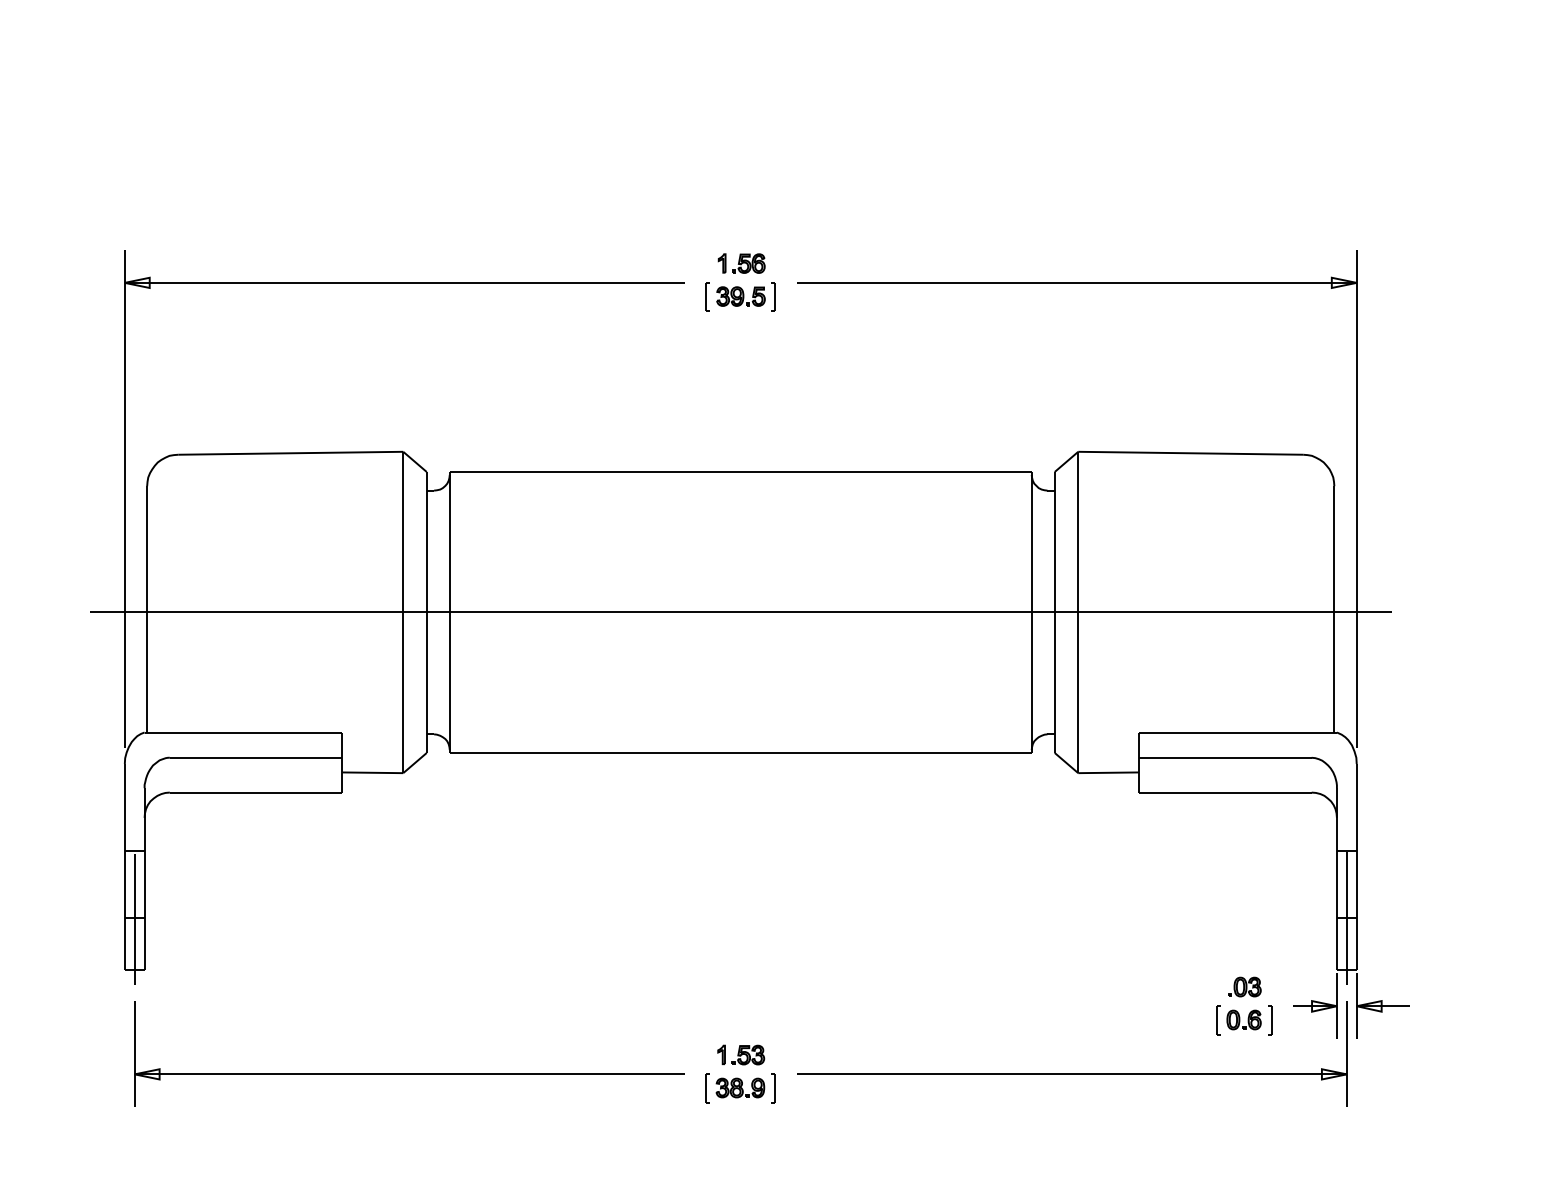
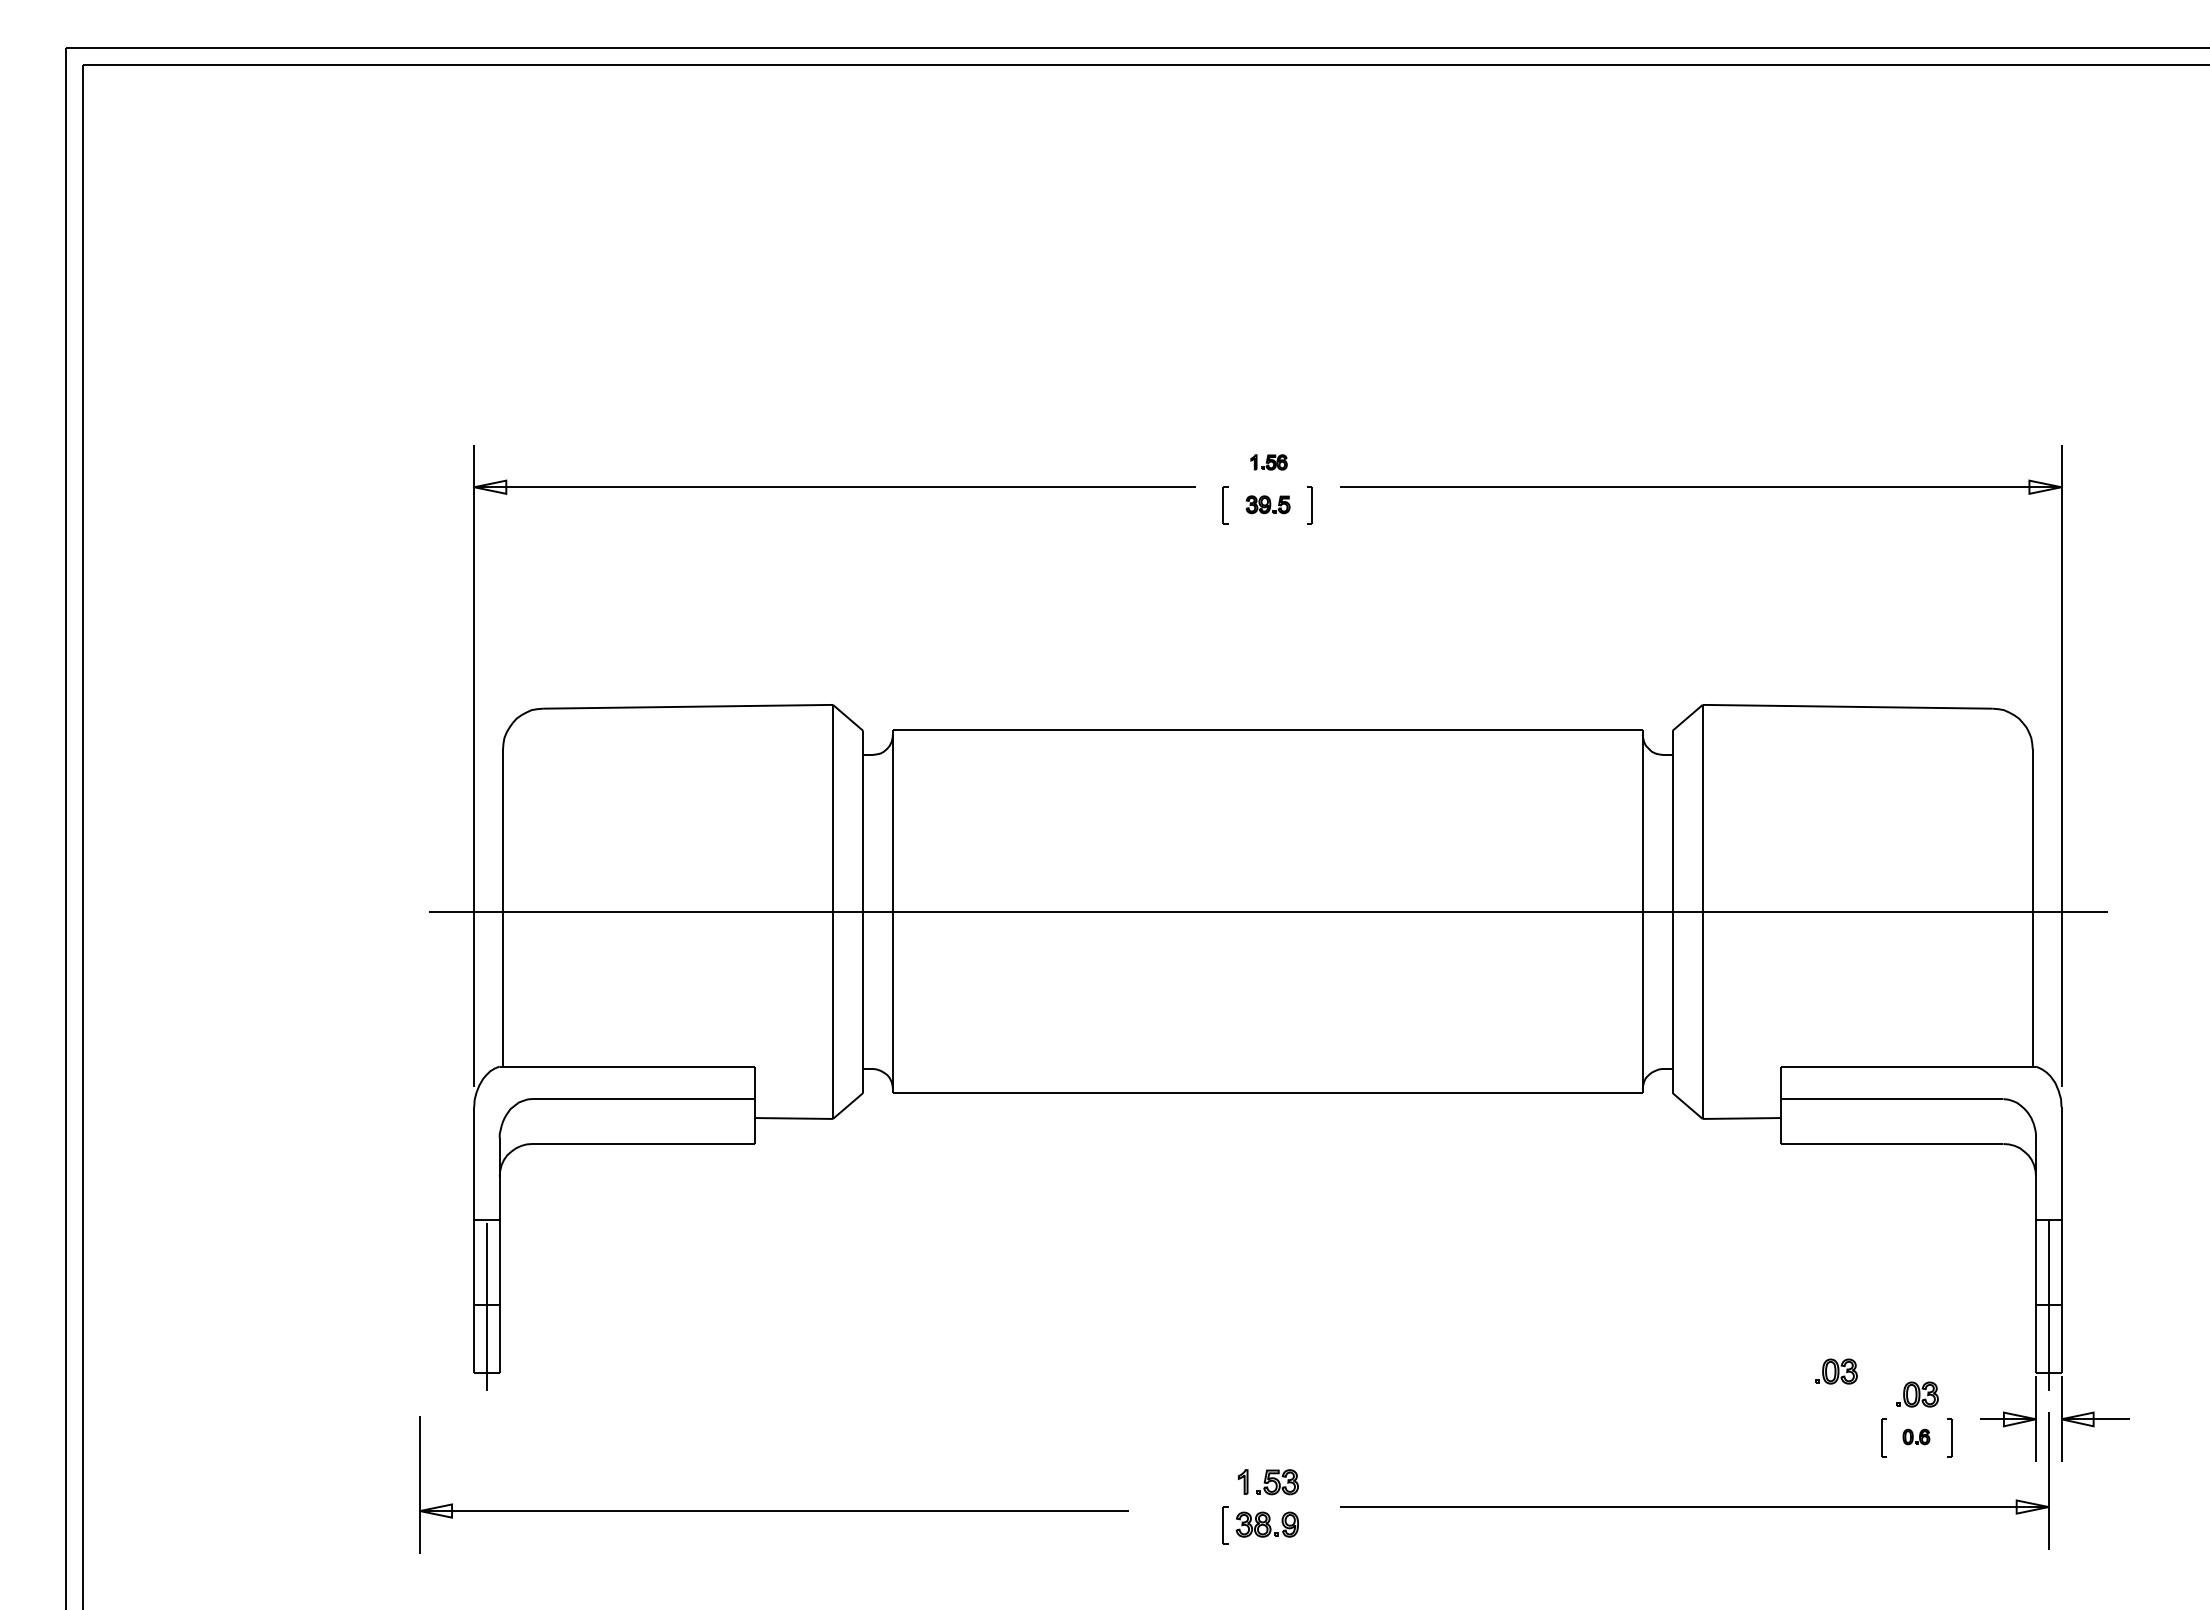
part: (741, 263) -> (1268, 462), size x0.6
part: (740, 296) -> (1267, 504), size x0.7
part: (1182, 969) -> (1836, 1371), added
part: (1244, 1019) -> (1916, 1436), size x0.6
part: (409, 1073) -> (773, 1510), moved
part: (773, 1088) -> (1309, 1525), removed

